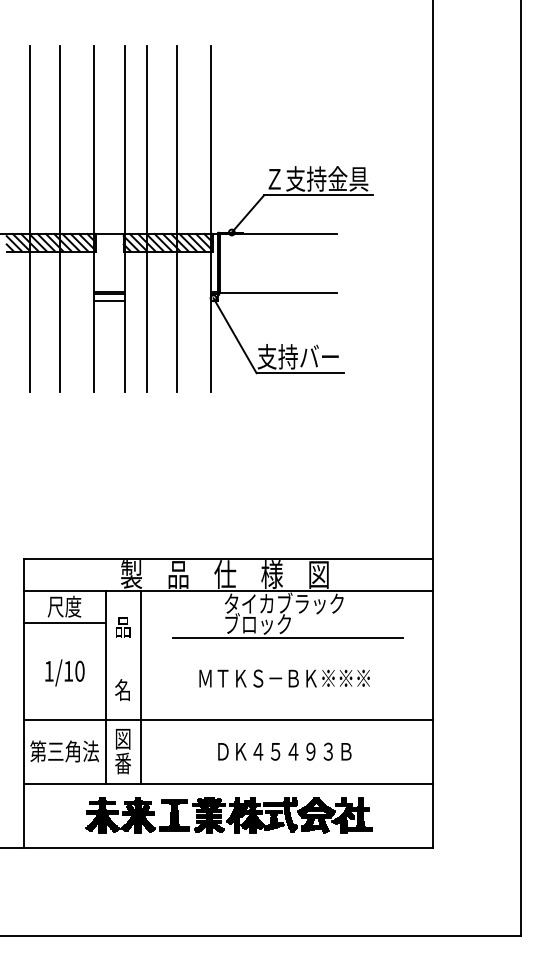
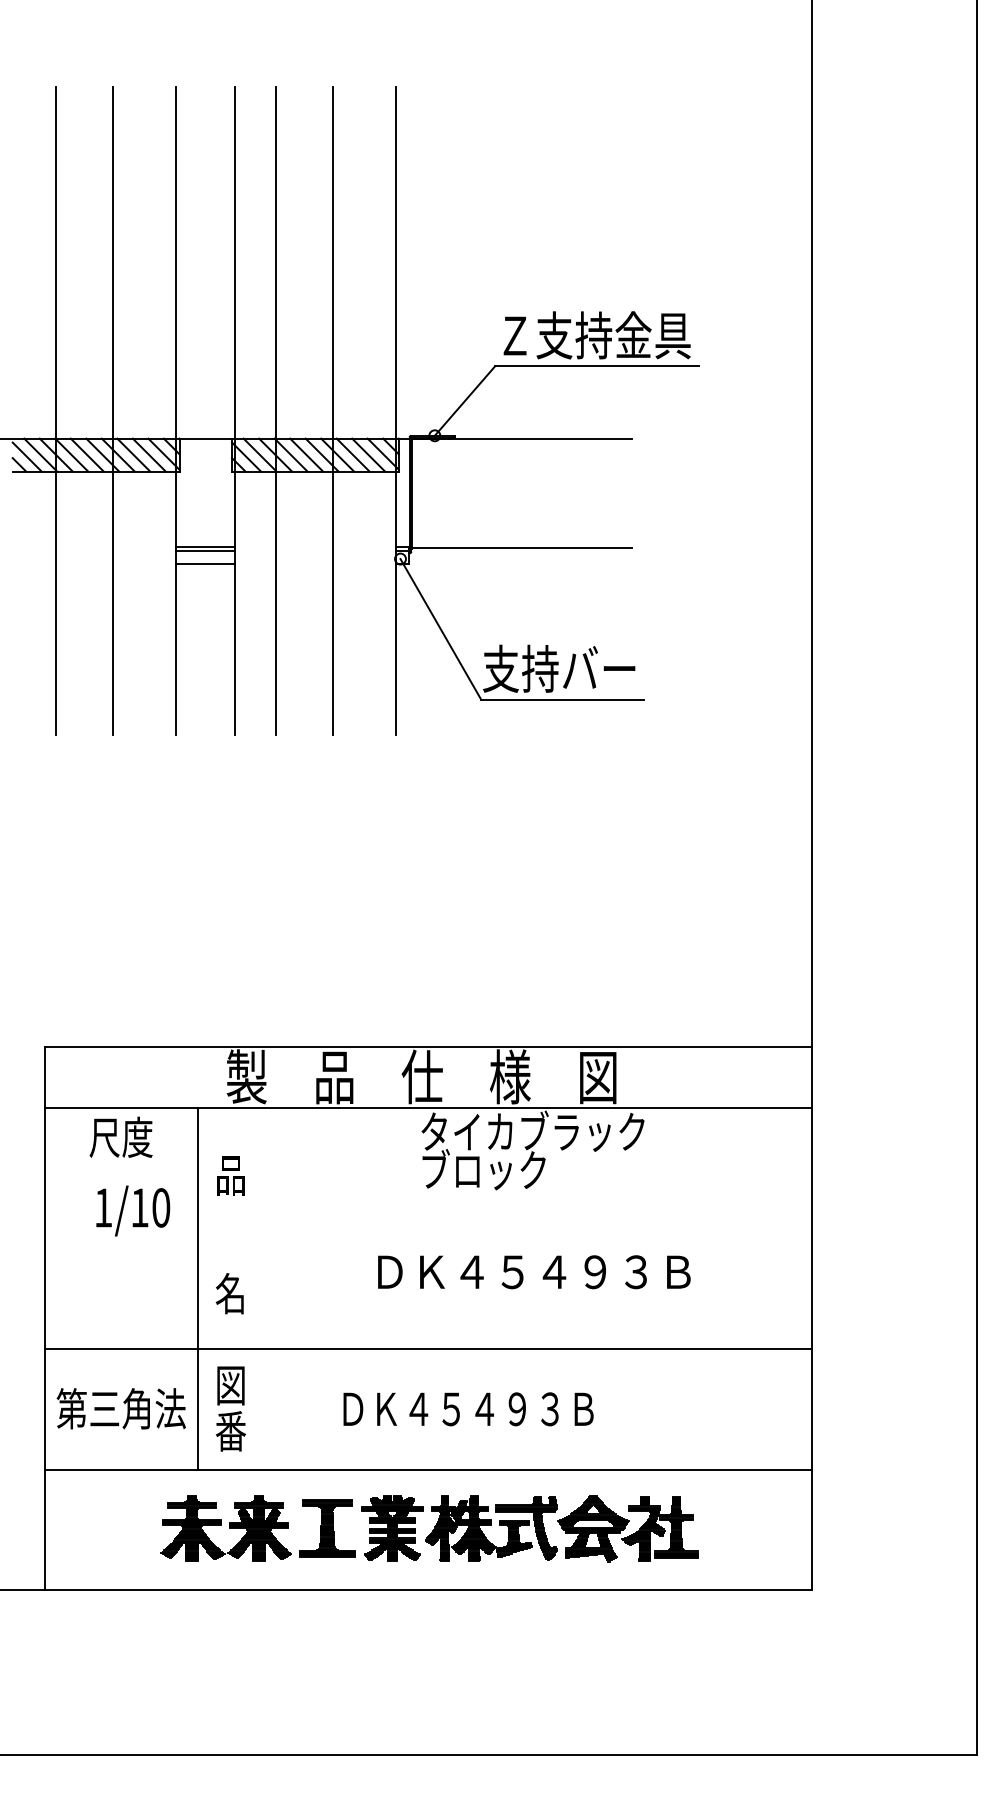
line: (64, 623) -> (121, 1168), removed
line: (287, 637) -> (539, 1195), removed
text: (64, 672) -> (132, 1210), moved
text: (284, 678) -> (533, 1271), ＭＴＫＳ－ＢＫ※※※ -> ＤＫ４５４９３Ｂ
line: (140, 686) -> (263, 1286), removed
text: (284, 751) -> (467, 1408), moved

